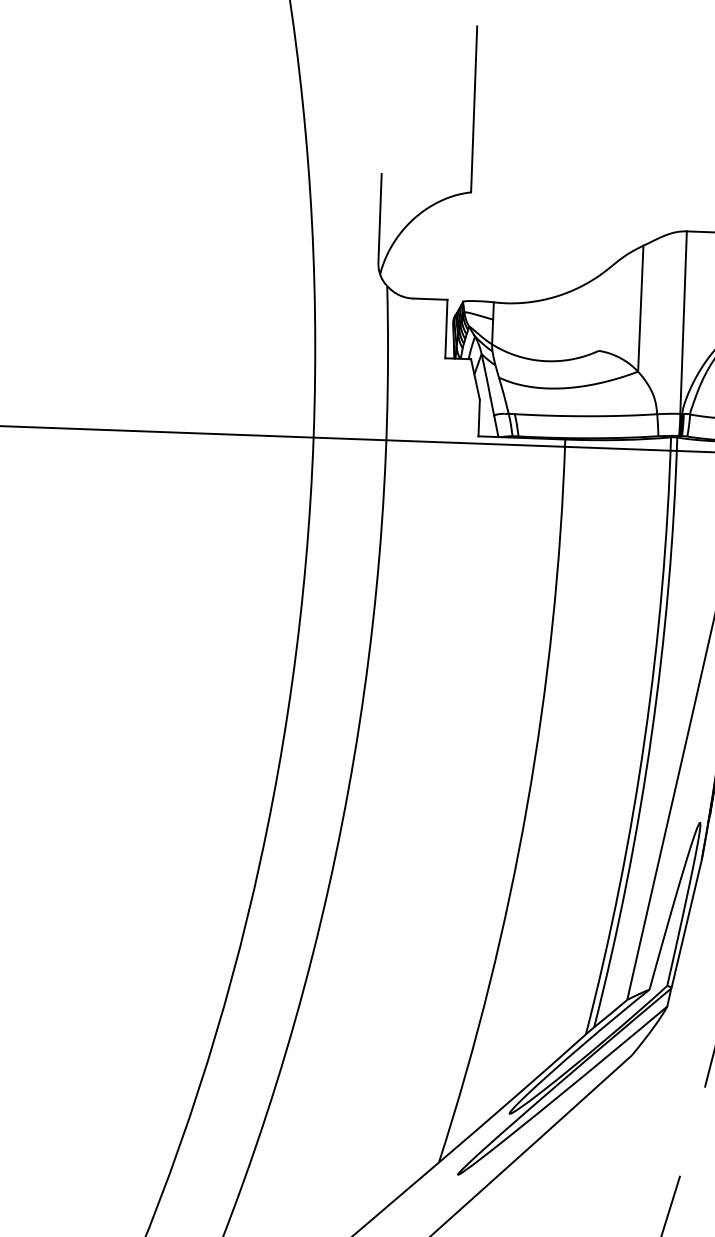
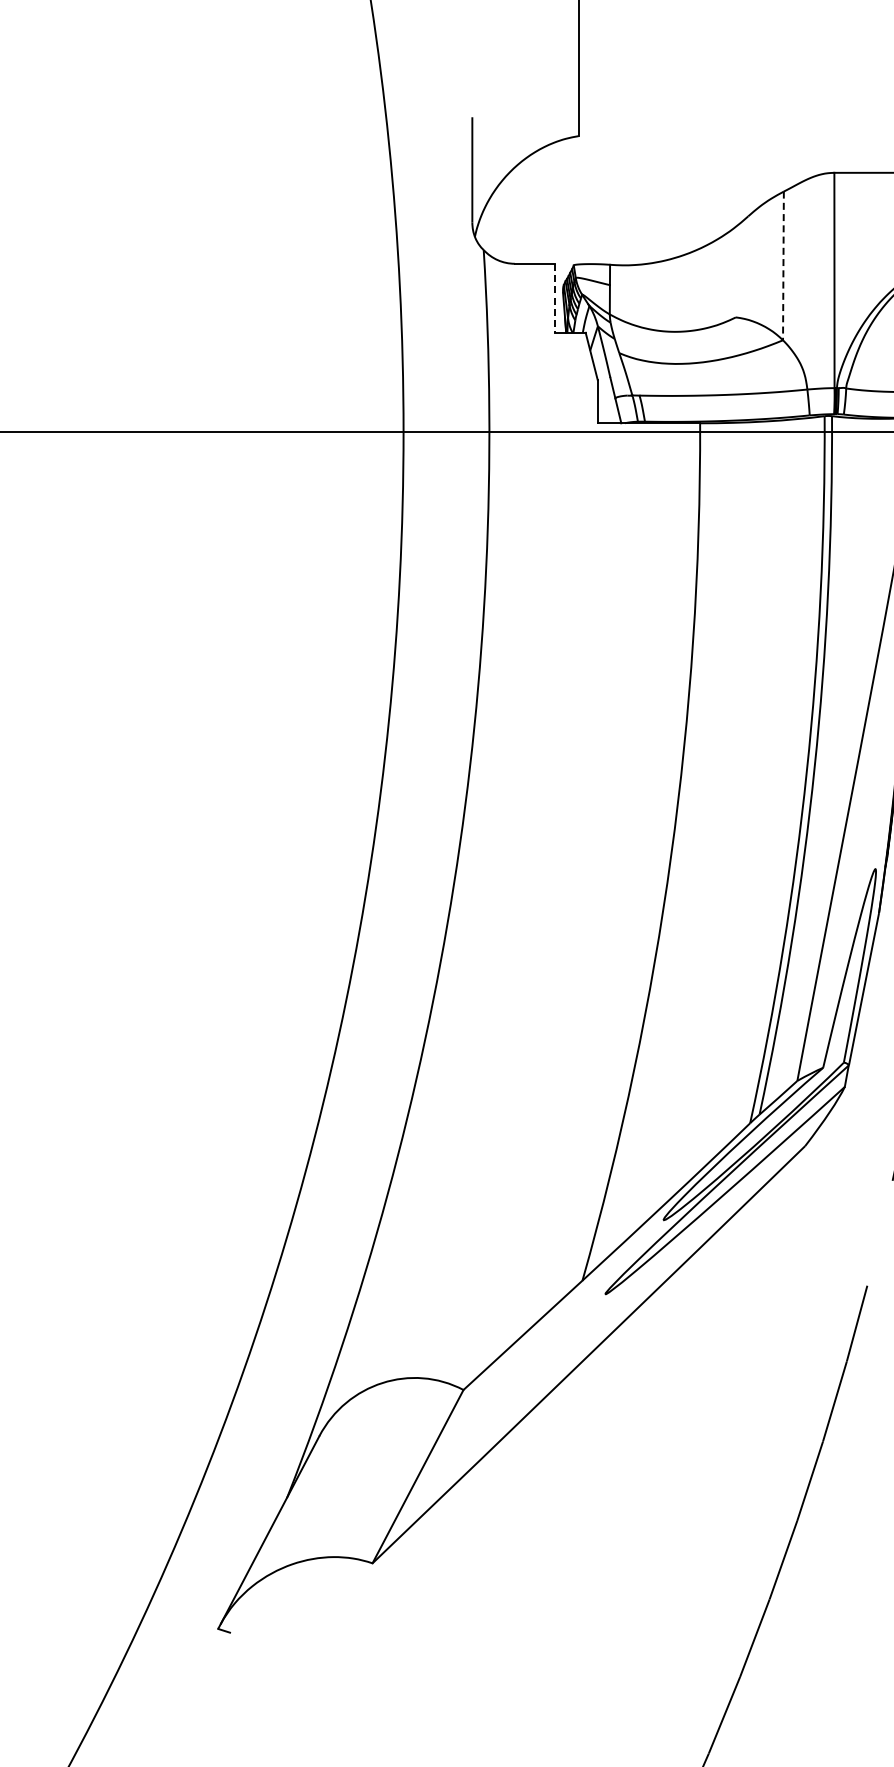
line: (640, 309) -> (783, 266), solid -> dashed
line: (446, 329) -> (555, 298), solid -> dashed

